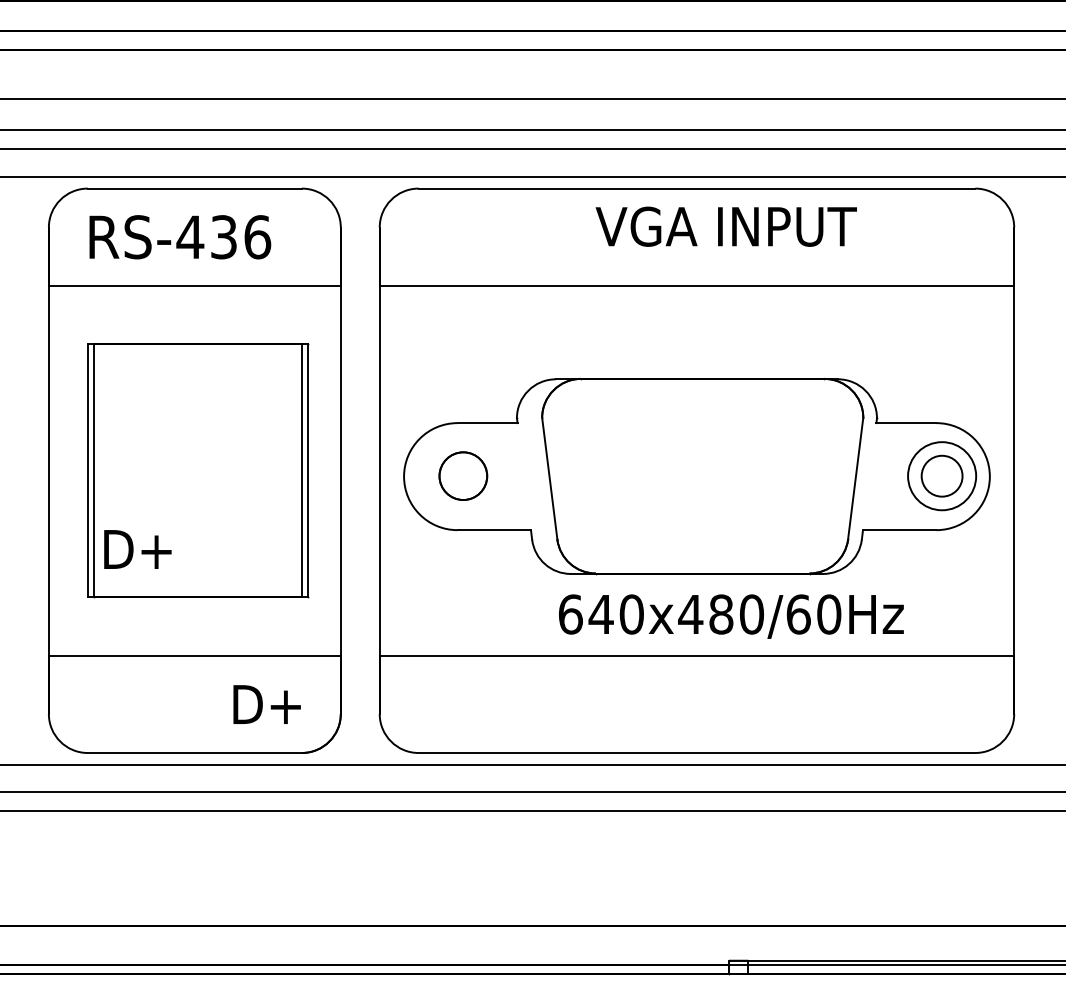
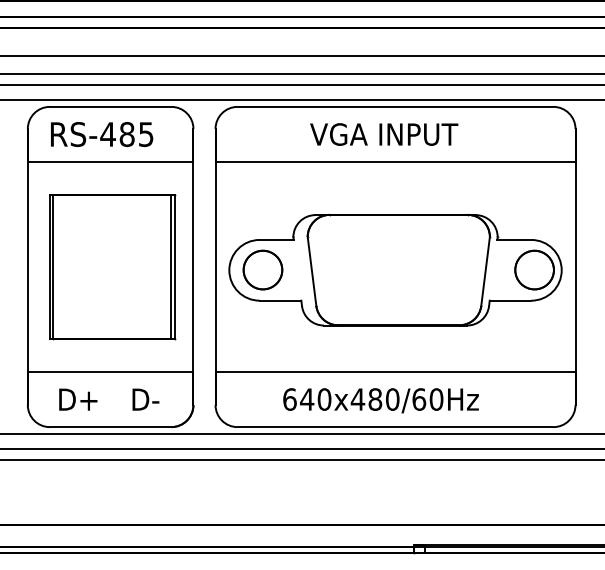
text: (726, 226) -> (384, 134), moved
text: (240, 237) -> (136, 134), RS-436 -> RS-485
part: (462, 475) -> (262, 269), size x1.43
circle: (941, 475) -> (534, 269), size x1.67
text: (138, 549) -> (78, 399), moved
text: (730, 616) -> (380, 400), moved
text: (284, 706) -> (161, 400), D+ -> D-

